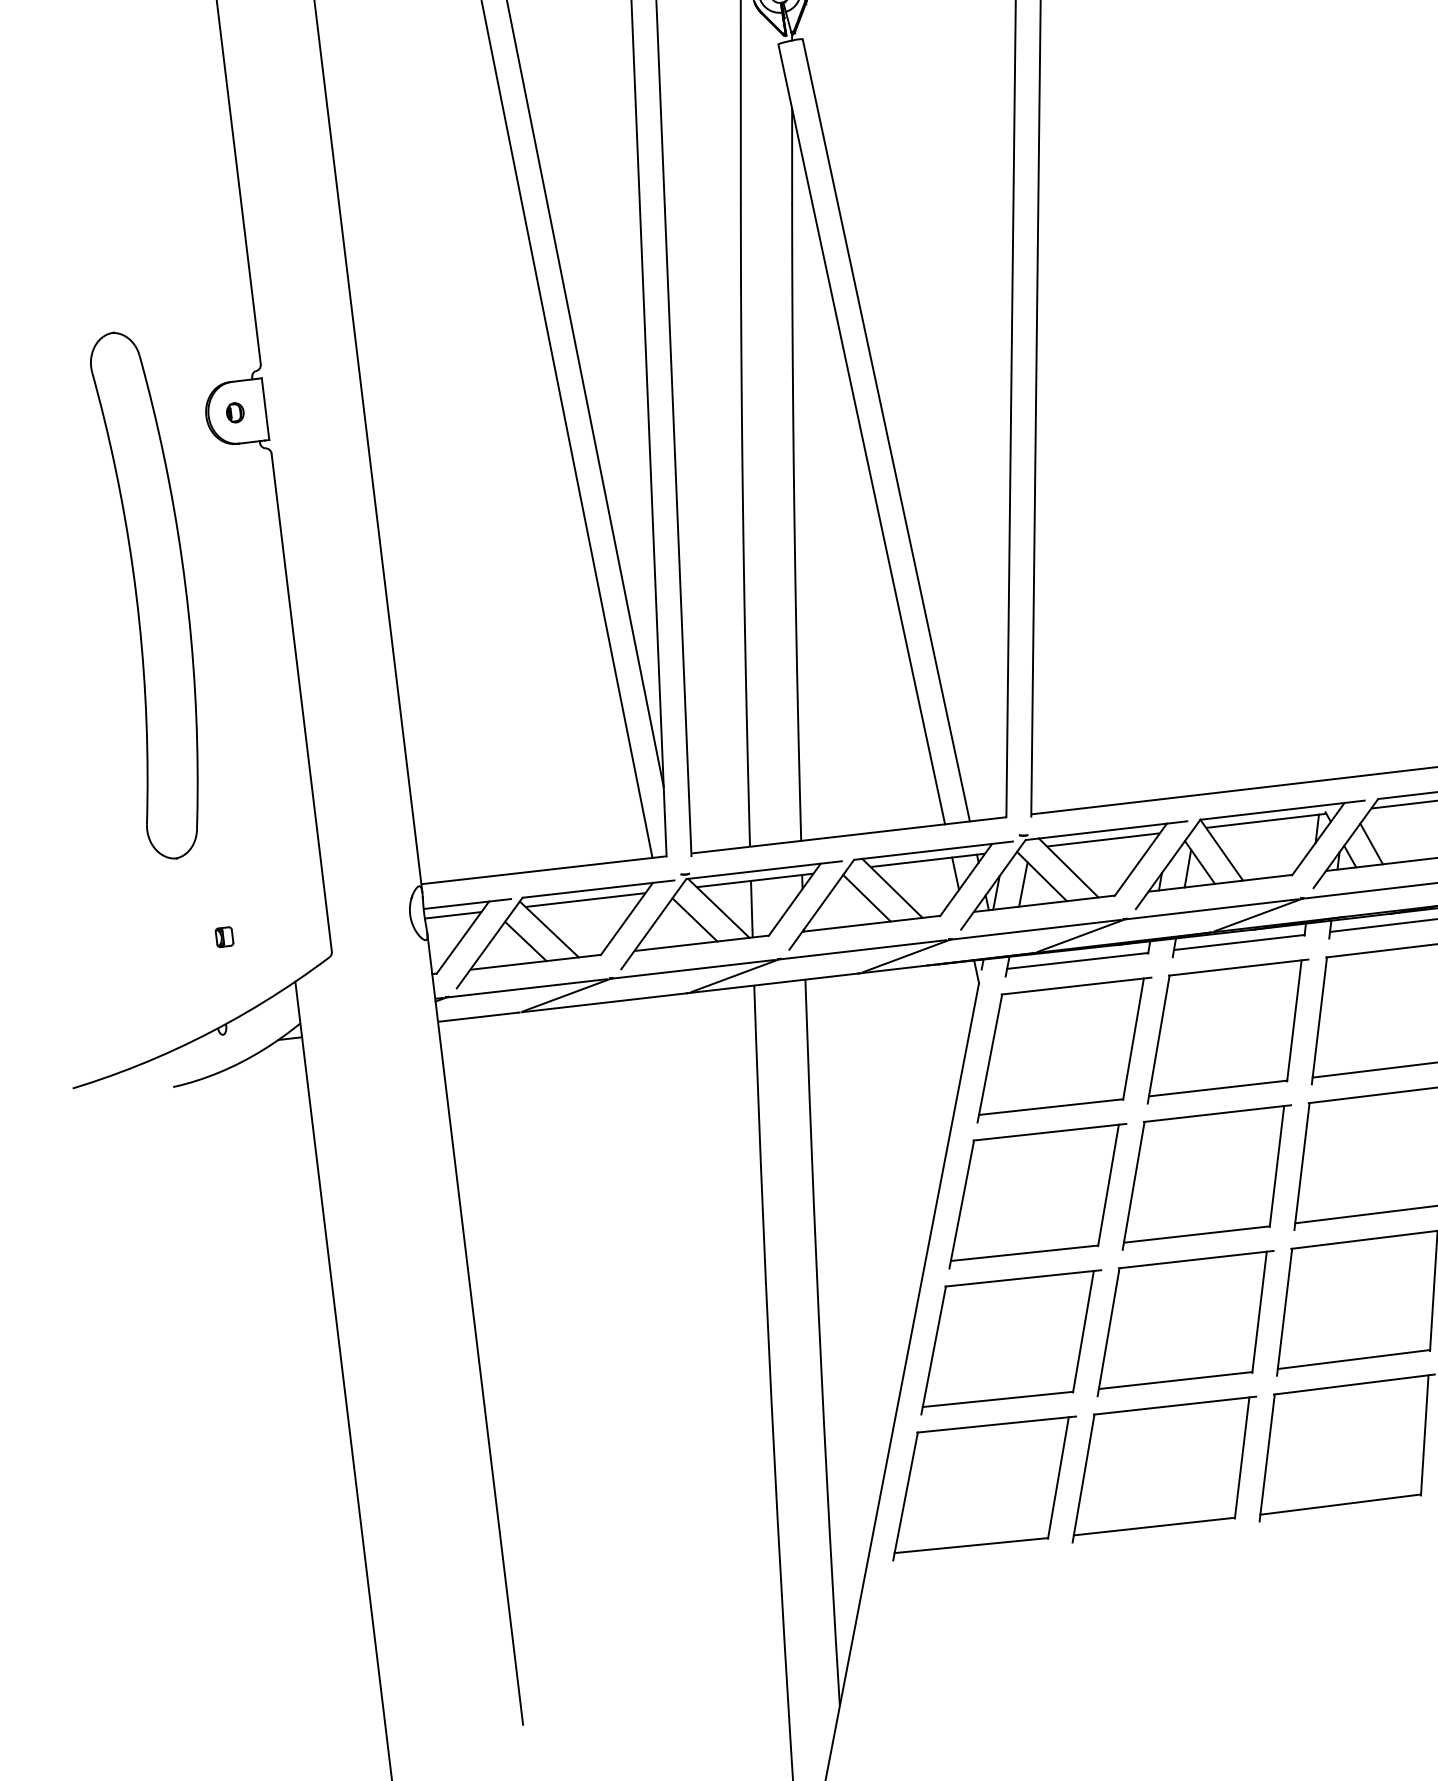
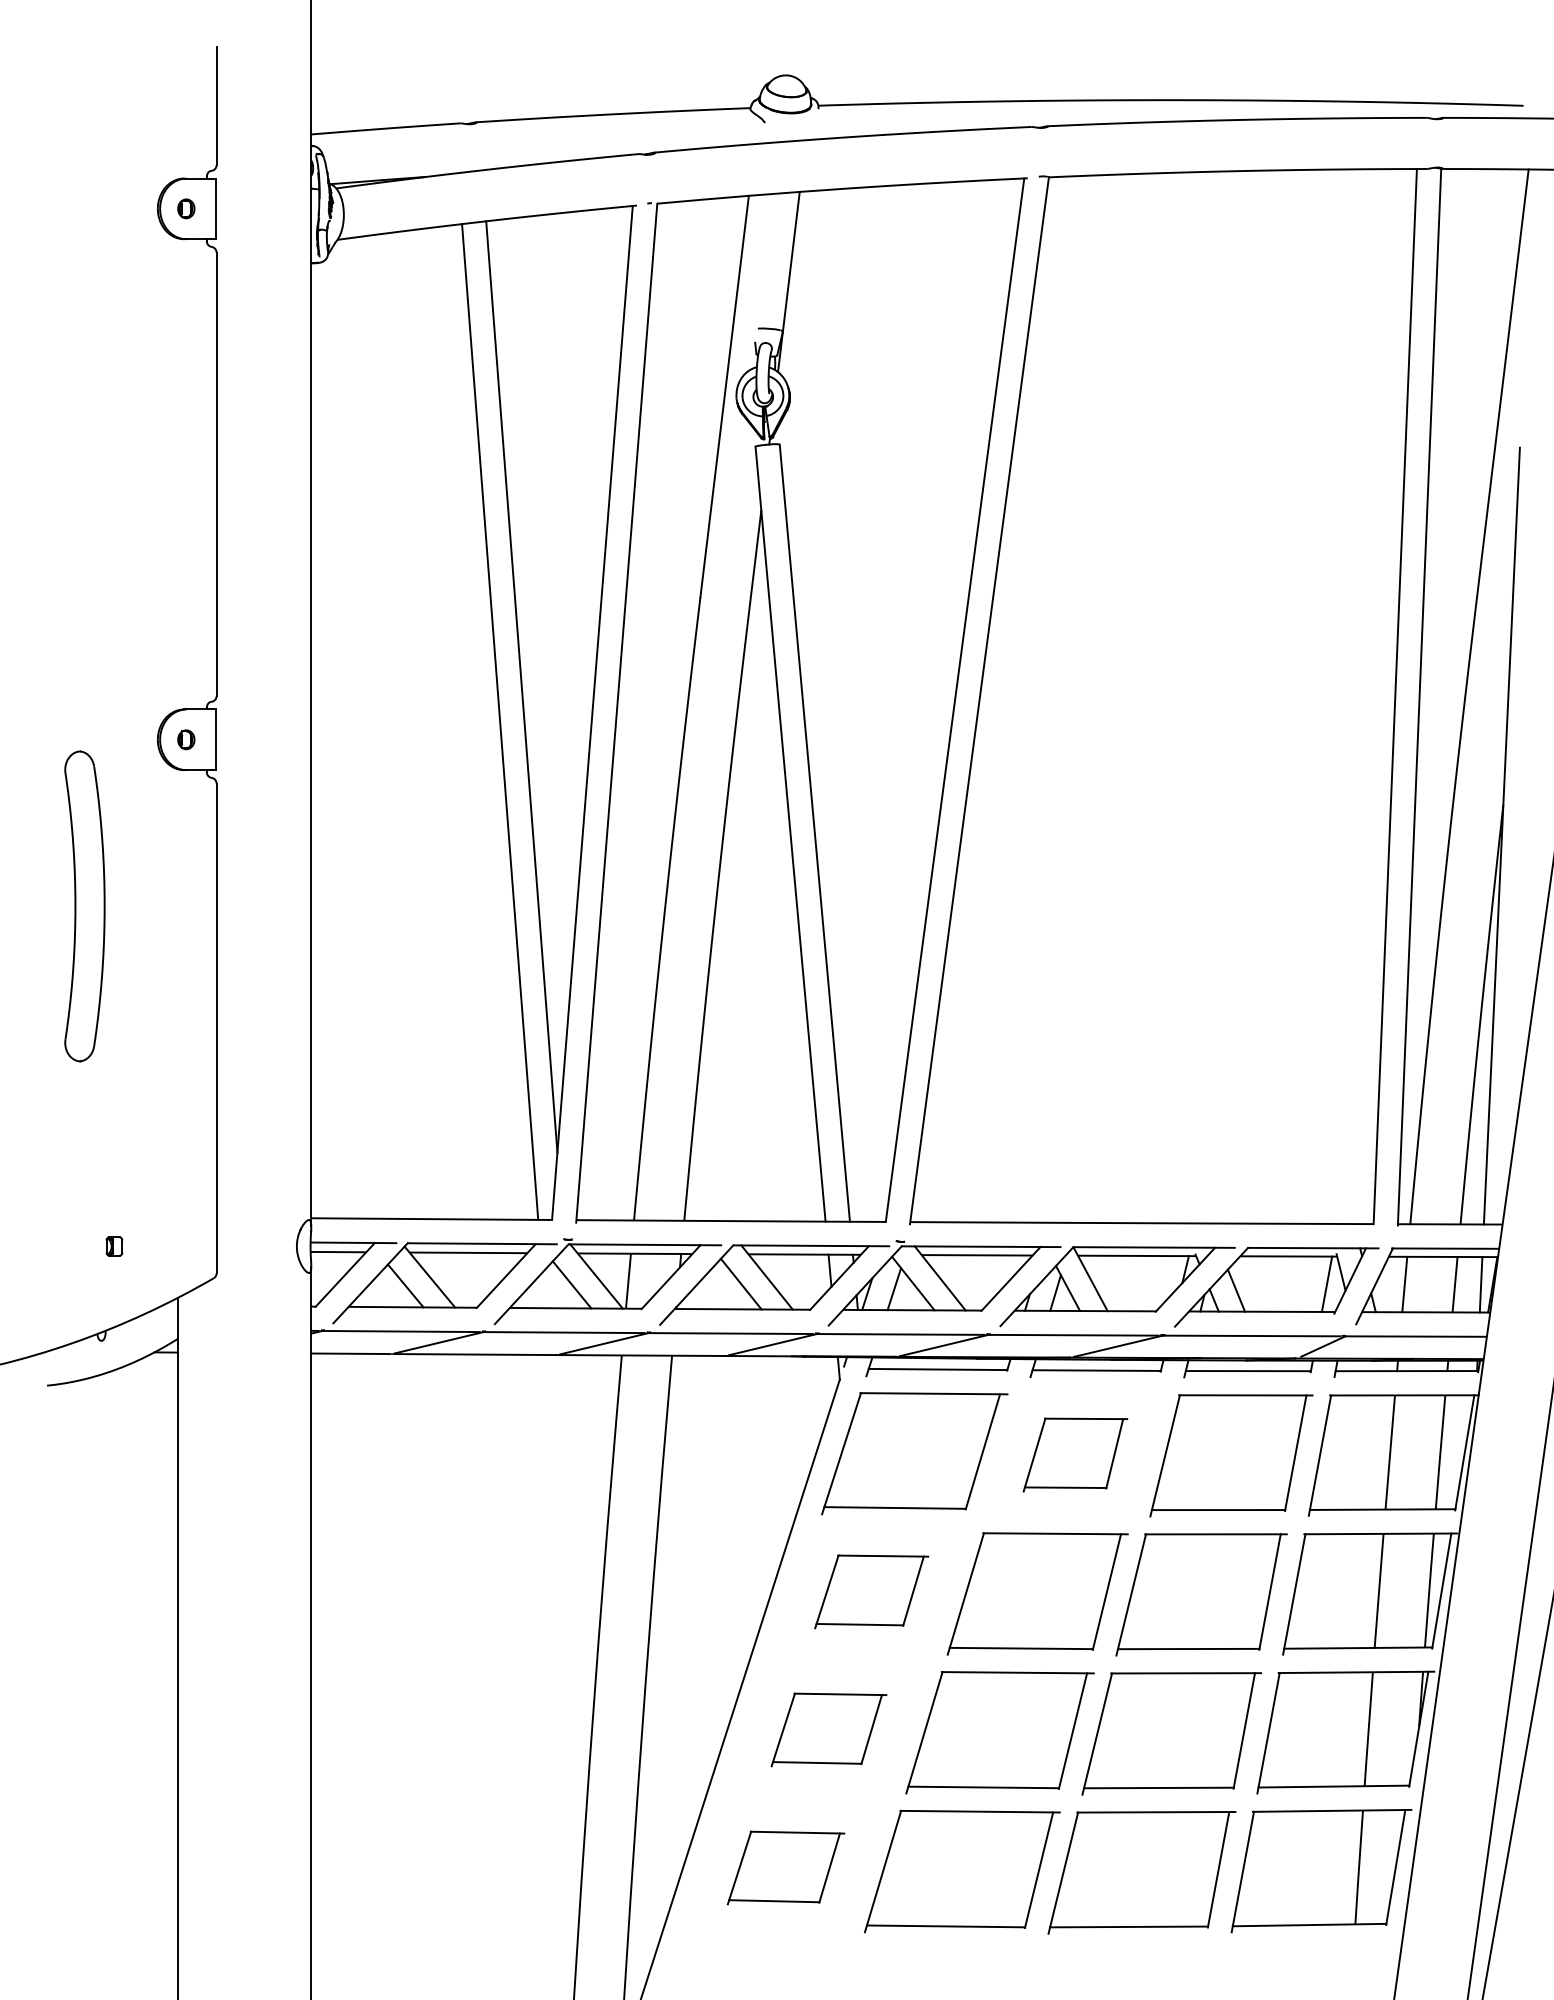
part: (152, 594) -> (84, 906), size x0.6
part: (1228, 1030) -> (1075, 1454), size x0.6
part: (1037, 1194) -> (871, 1591), size x0.6
part: (1010, 1340) -> (828, 1729), size x0.6
part: (983, 1486) -> (785, 1867), size x0.6

